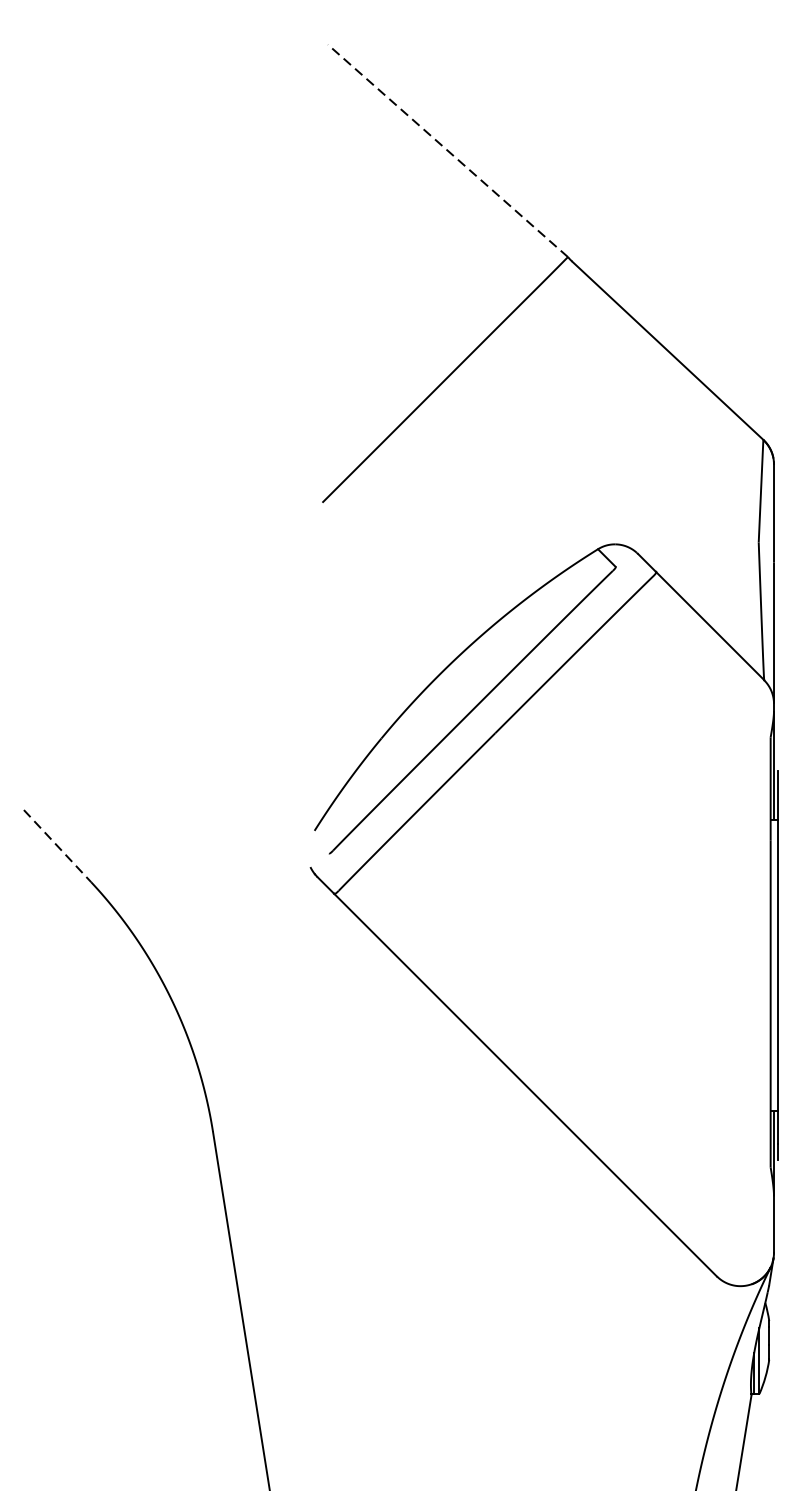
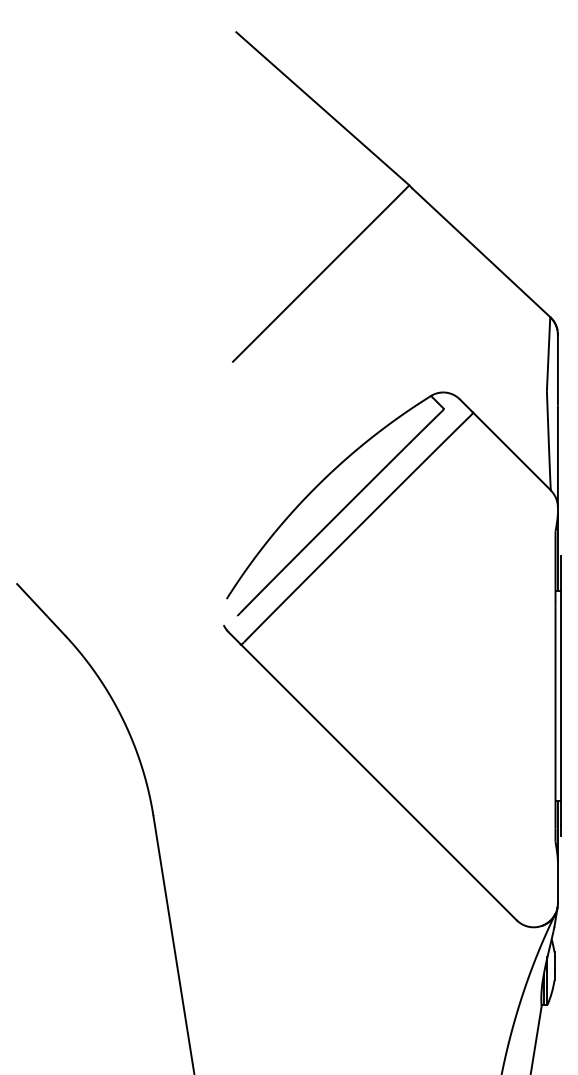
line: (447, 150) -> (322, 108), dashed -> solid
line: (57, 846) -> (41, 610), dashed -> solid

